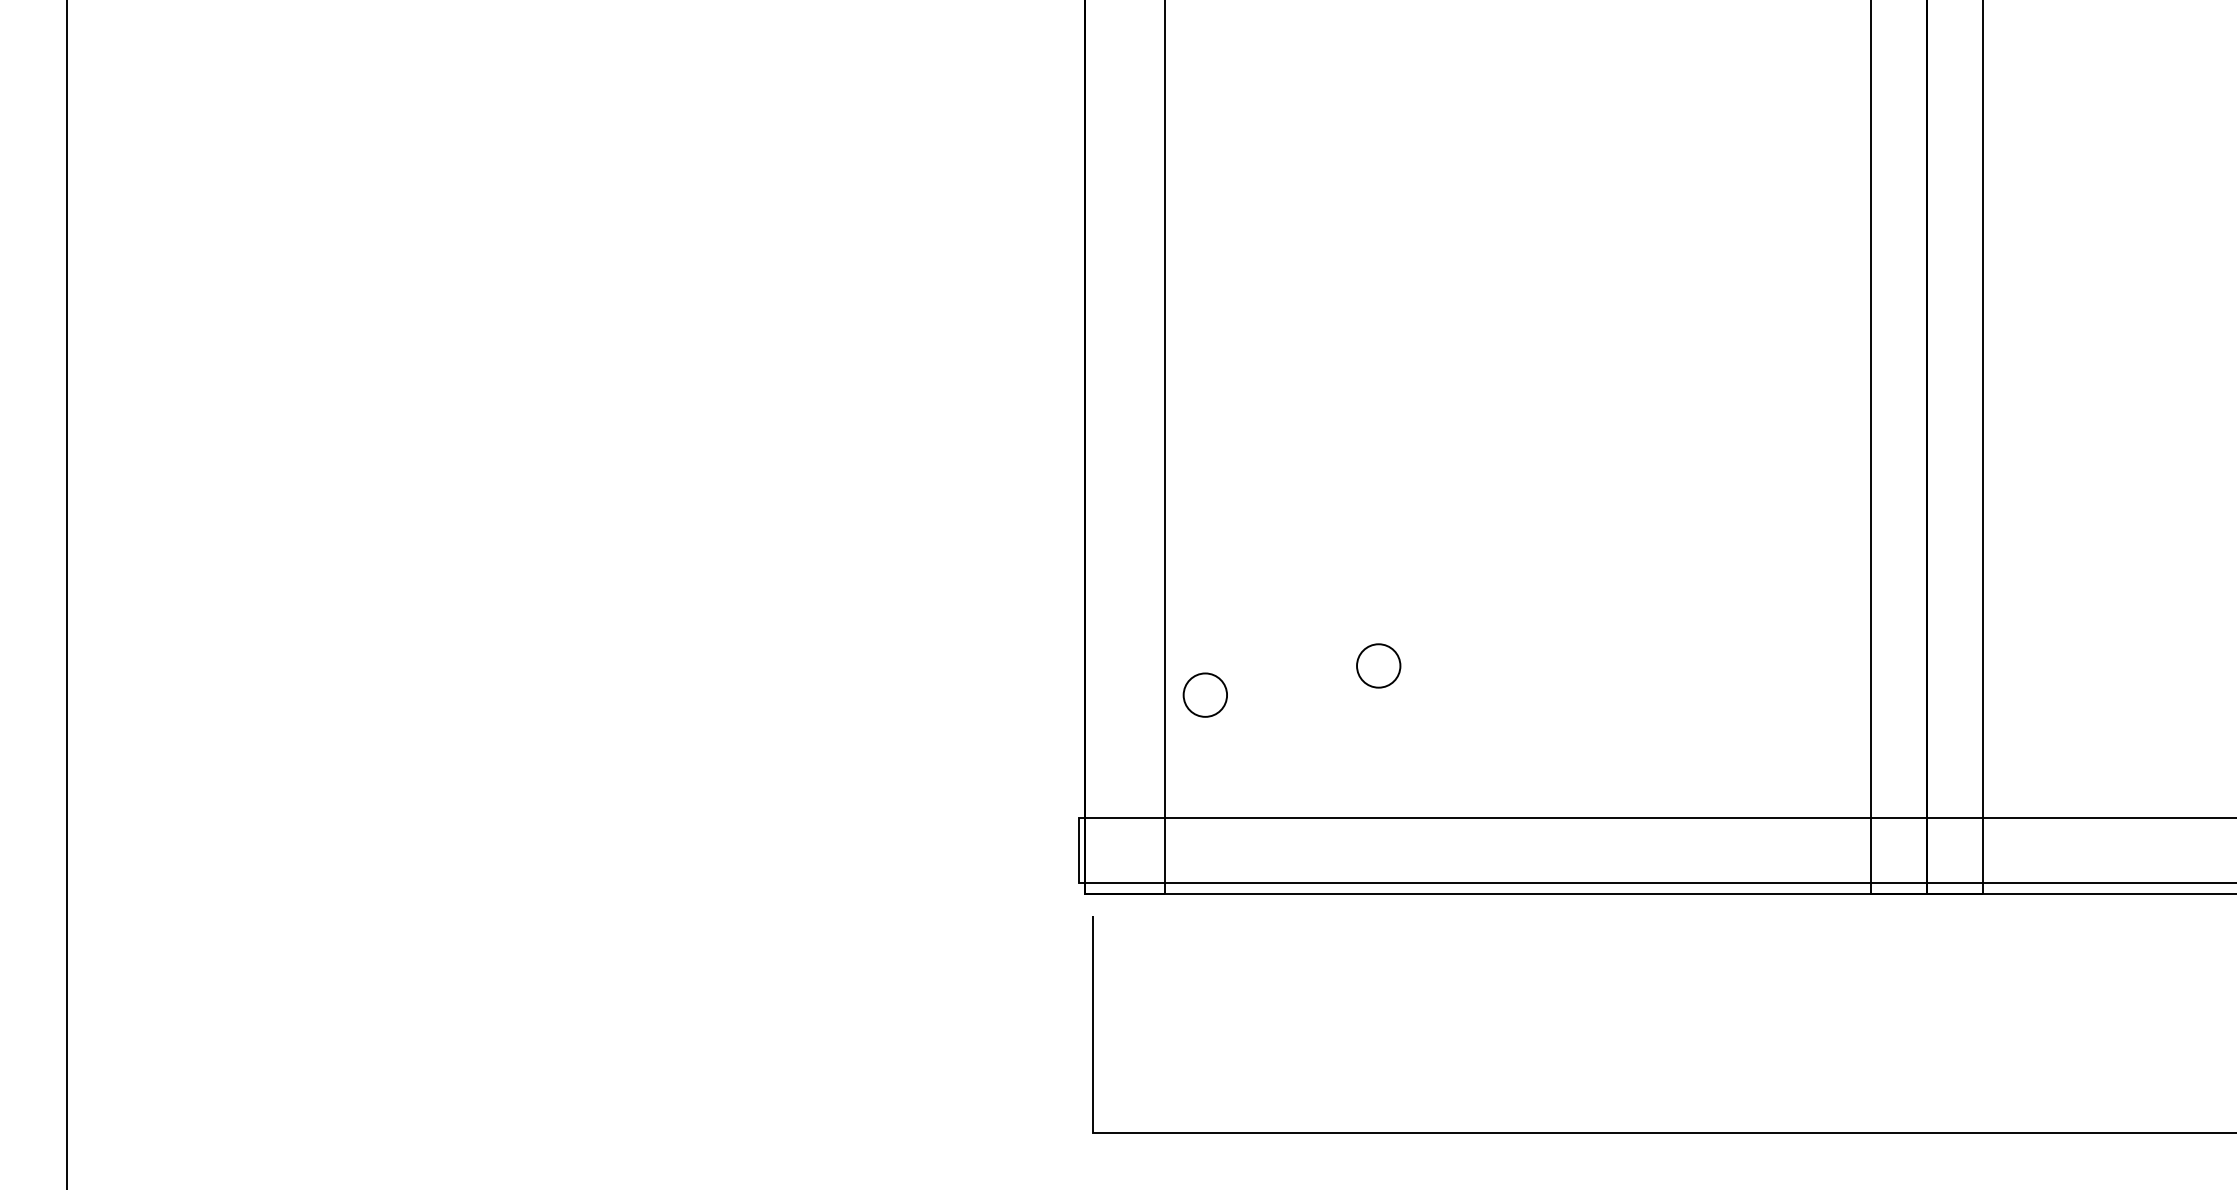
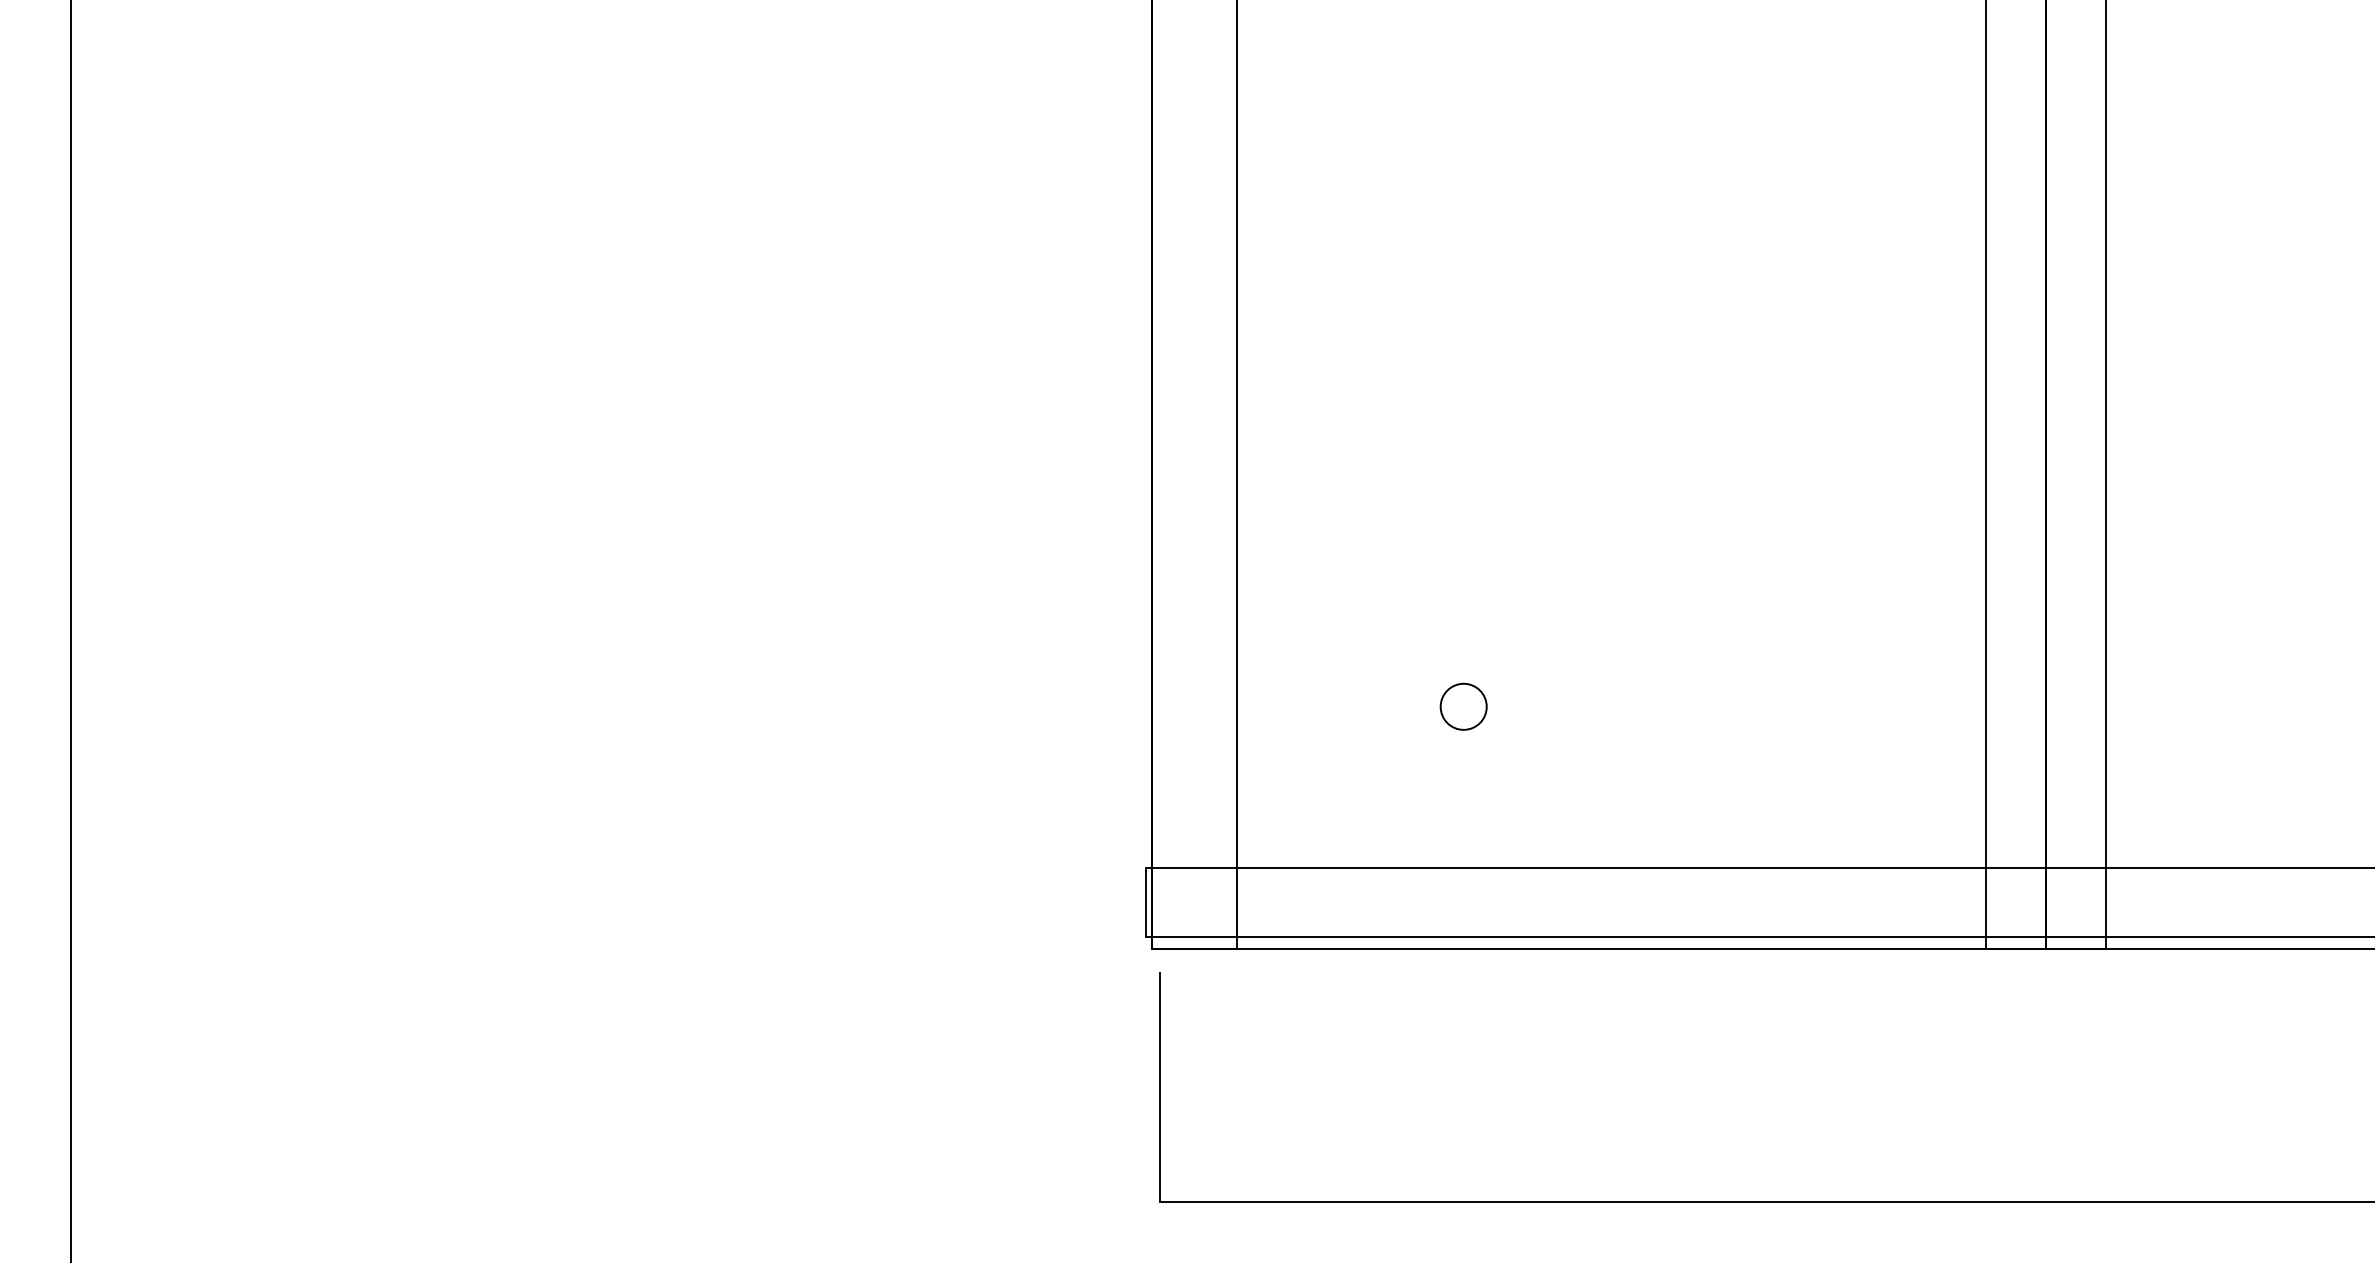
part: (1205, 694) -> (1279, 737), removed

